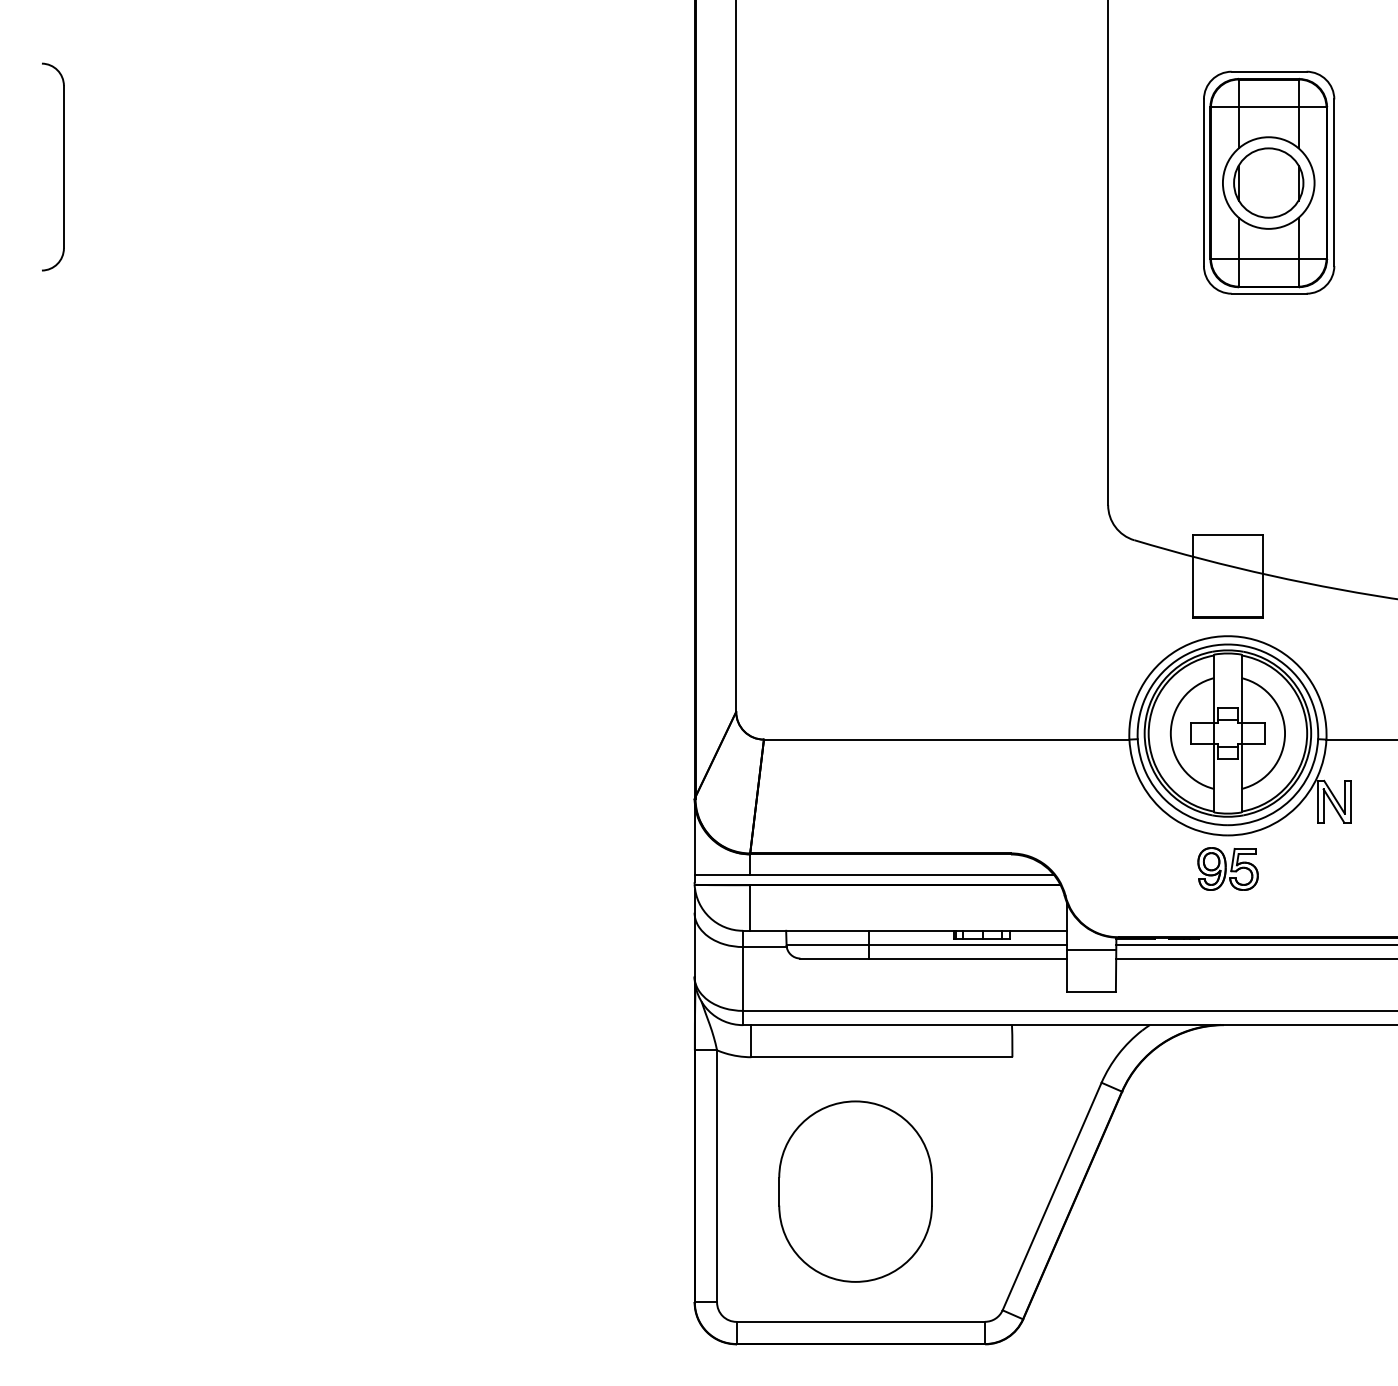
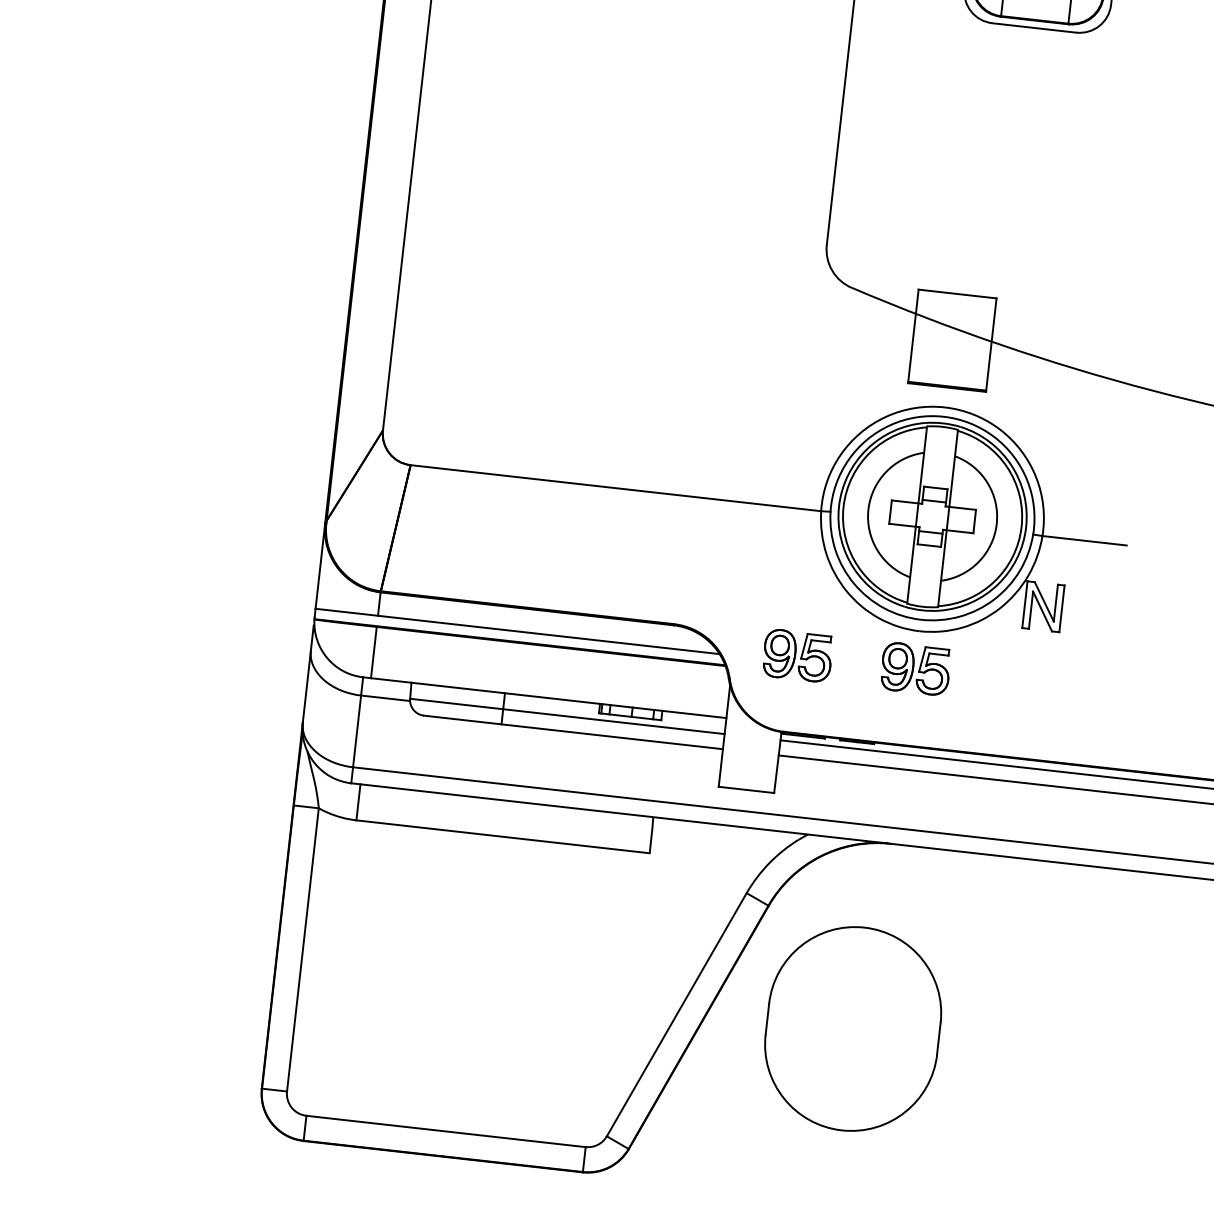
part: (1122, 868) -> (797, 655), added
line: (1091, 950) -> (752, 743), removed
part: (855, 1191) -> (853, 1028), moved

